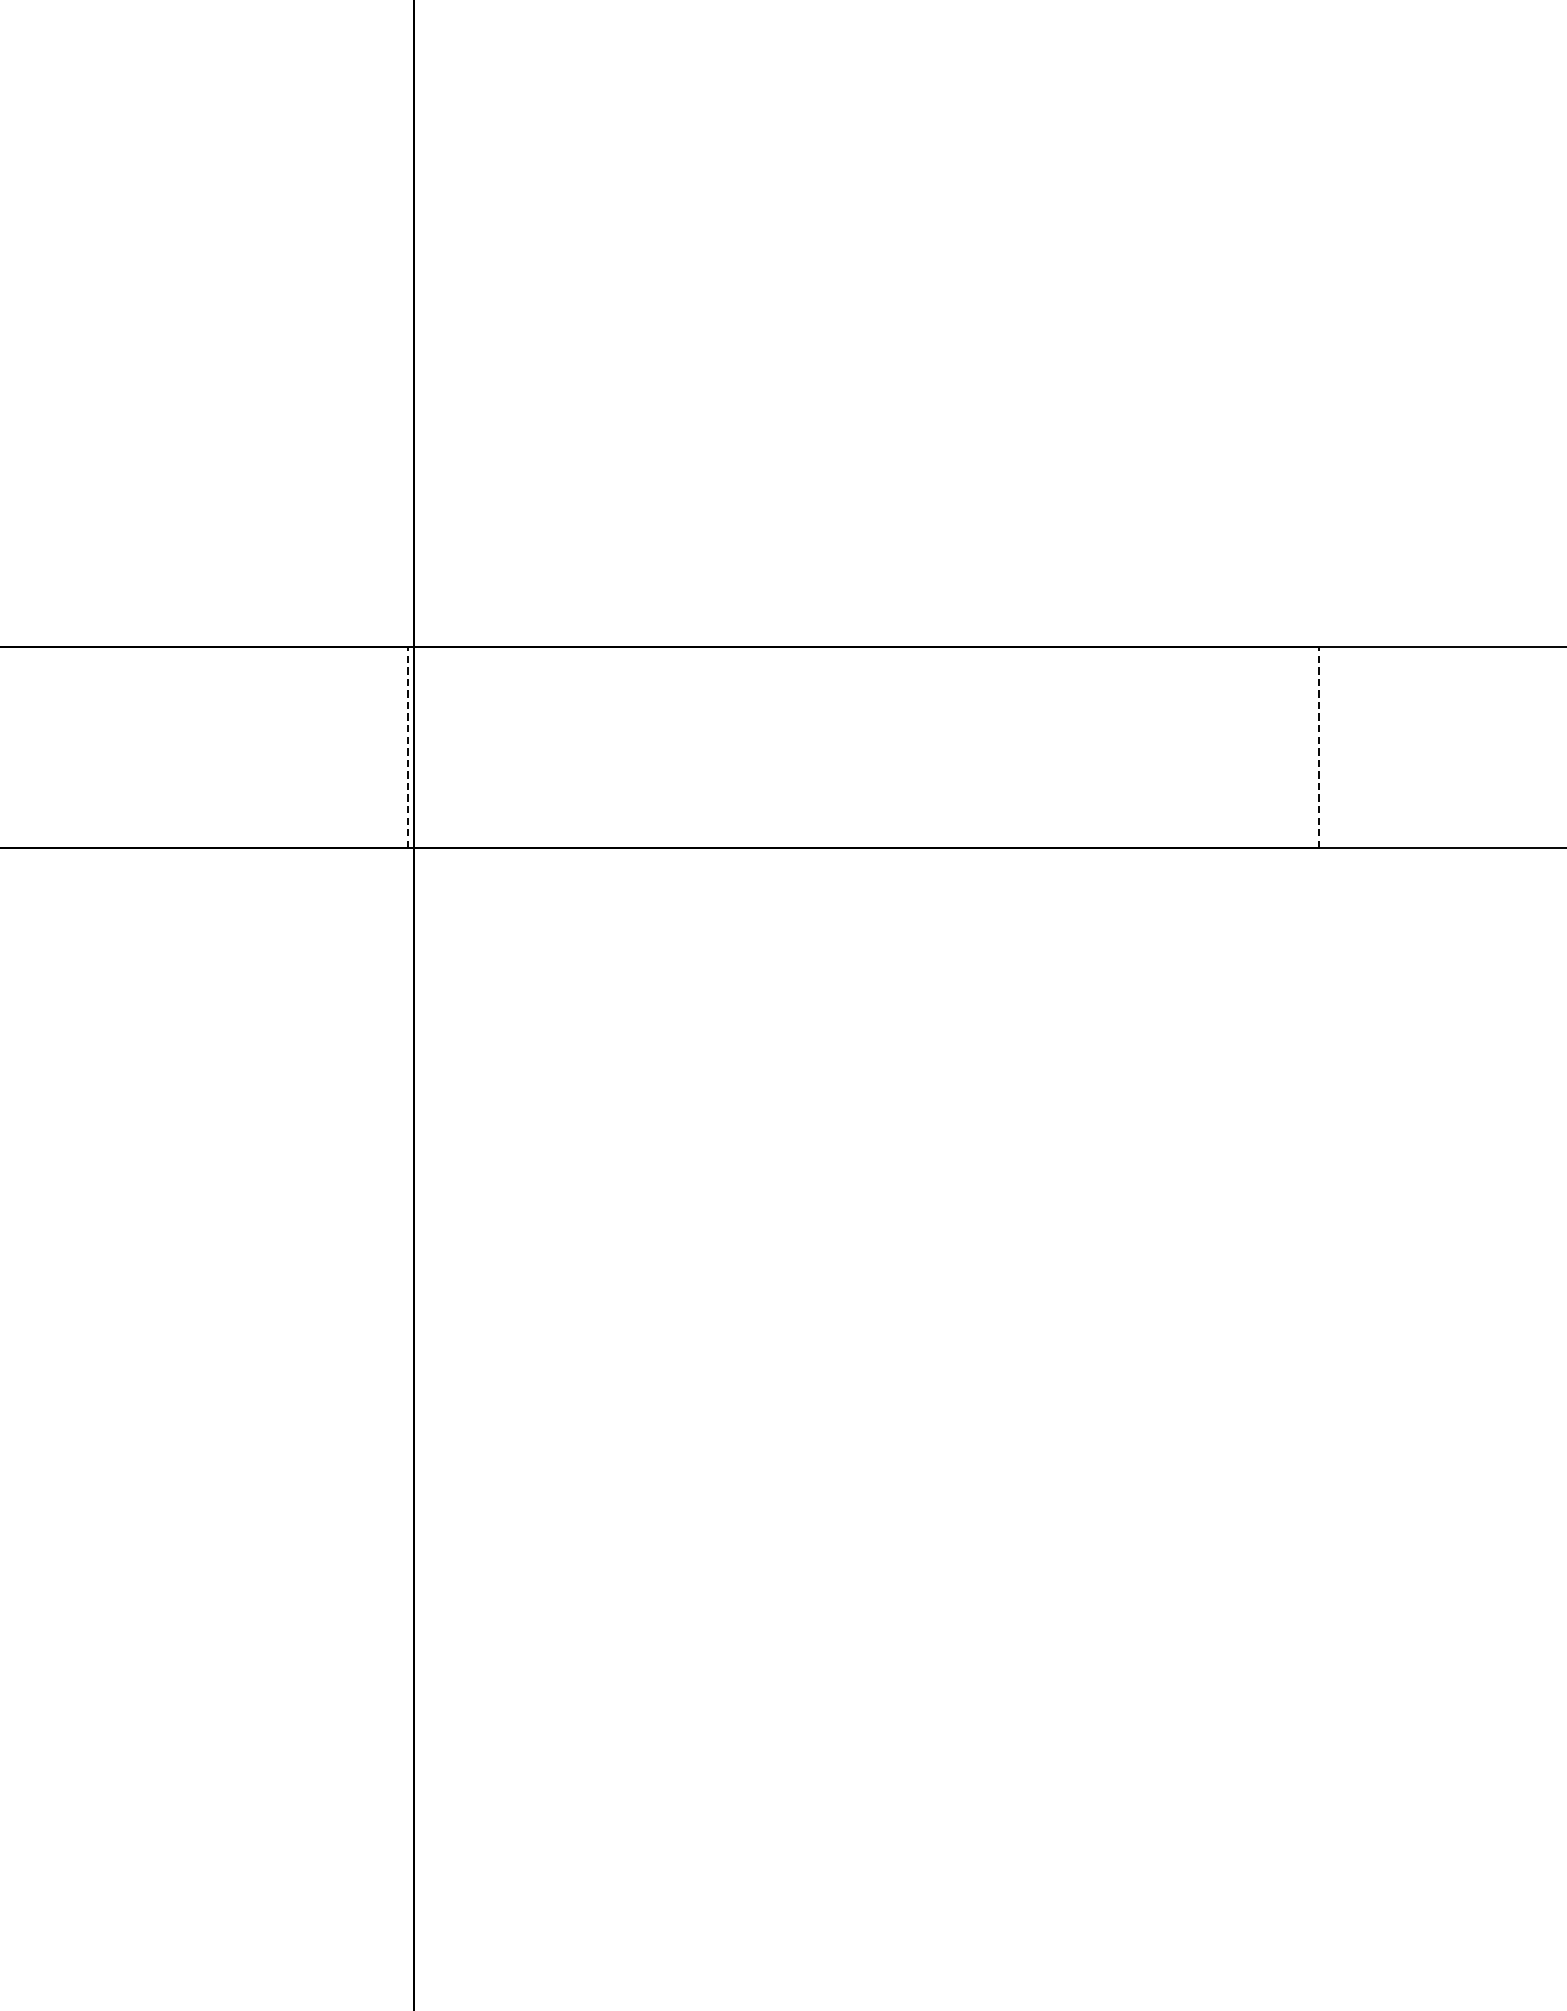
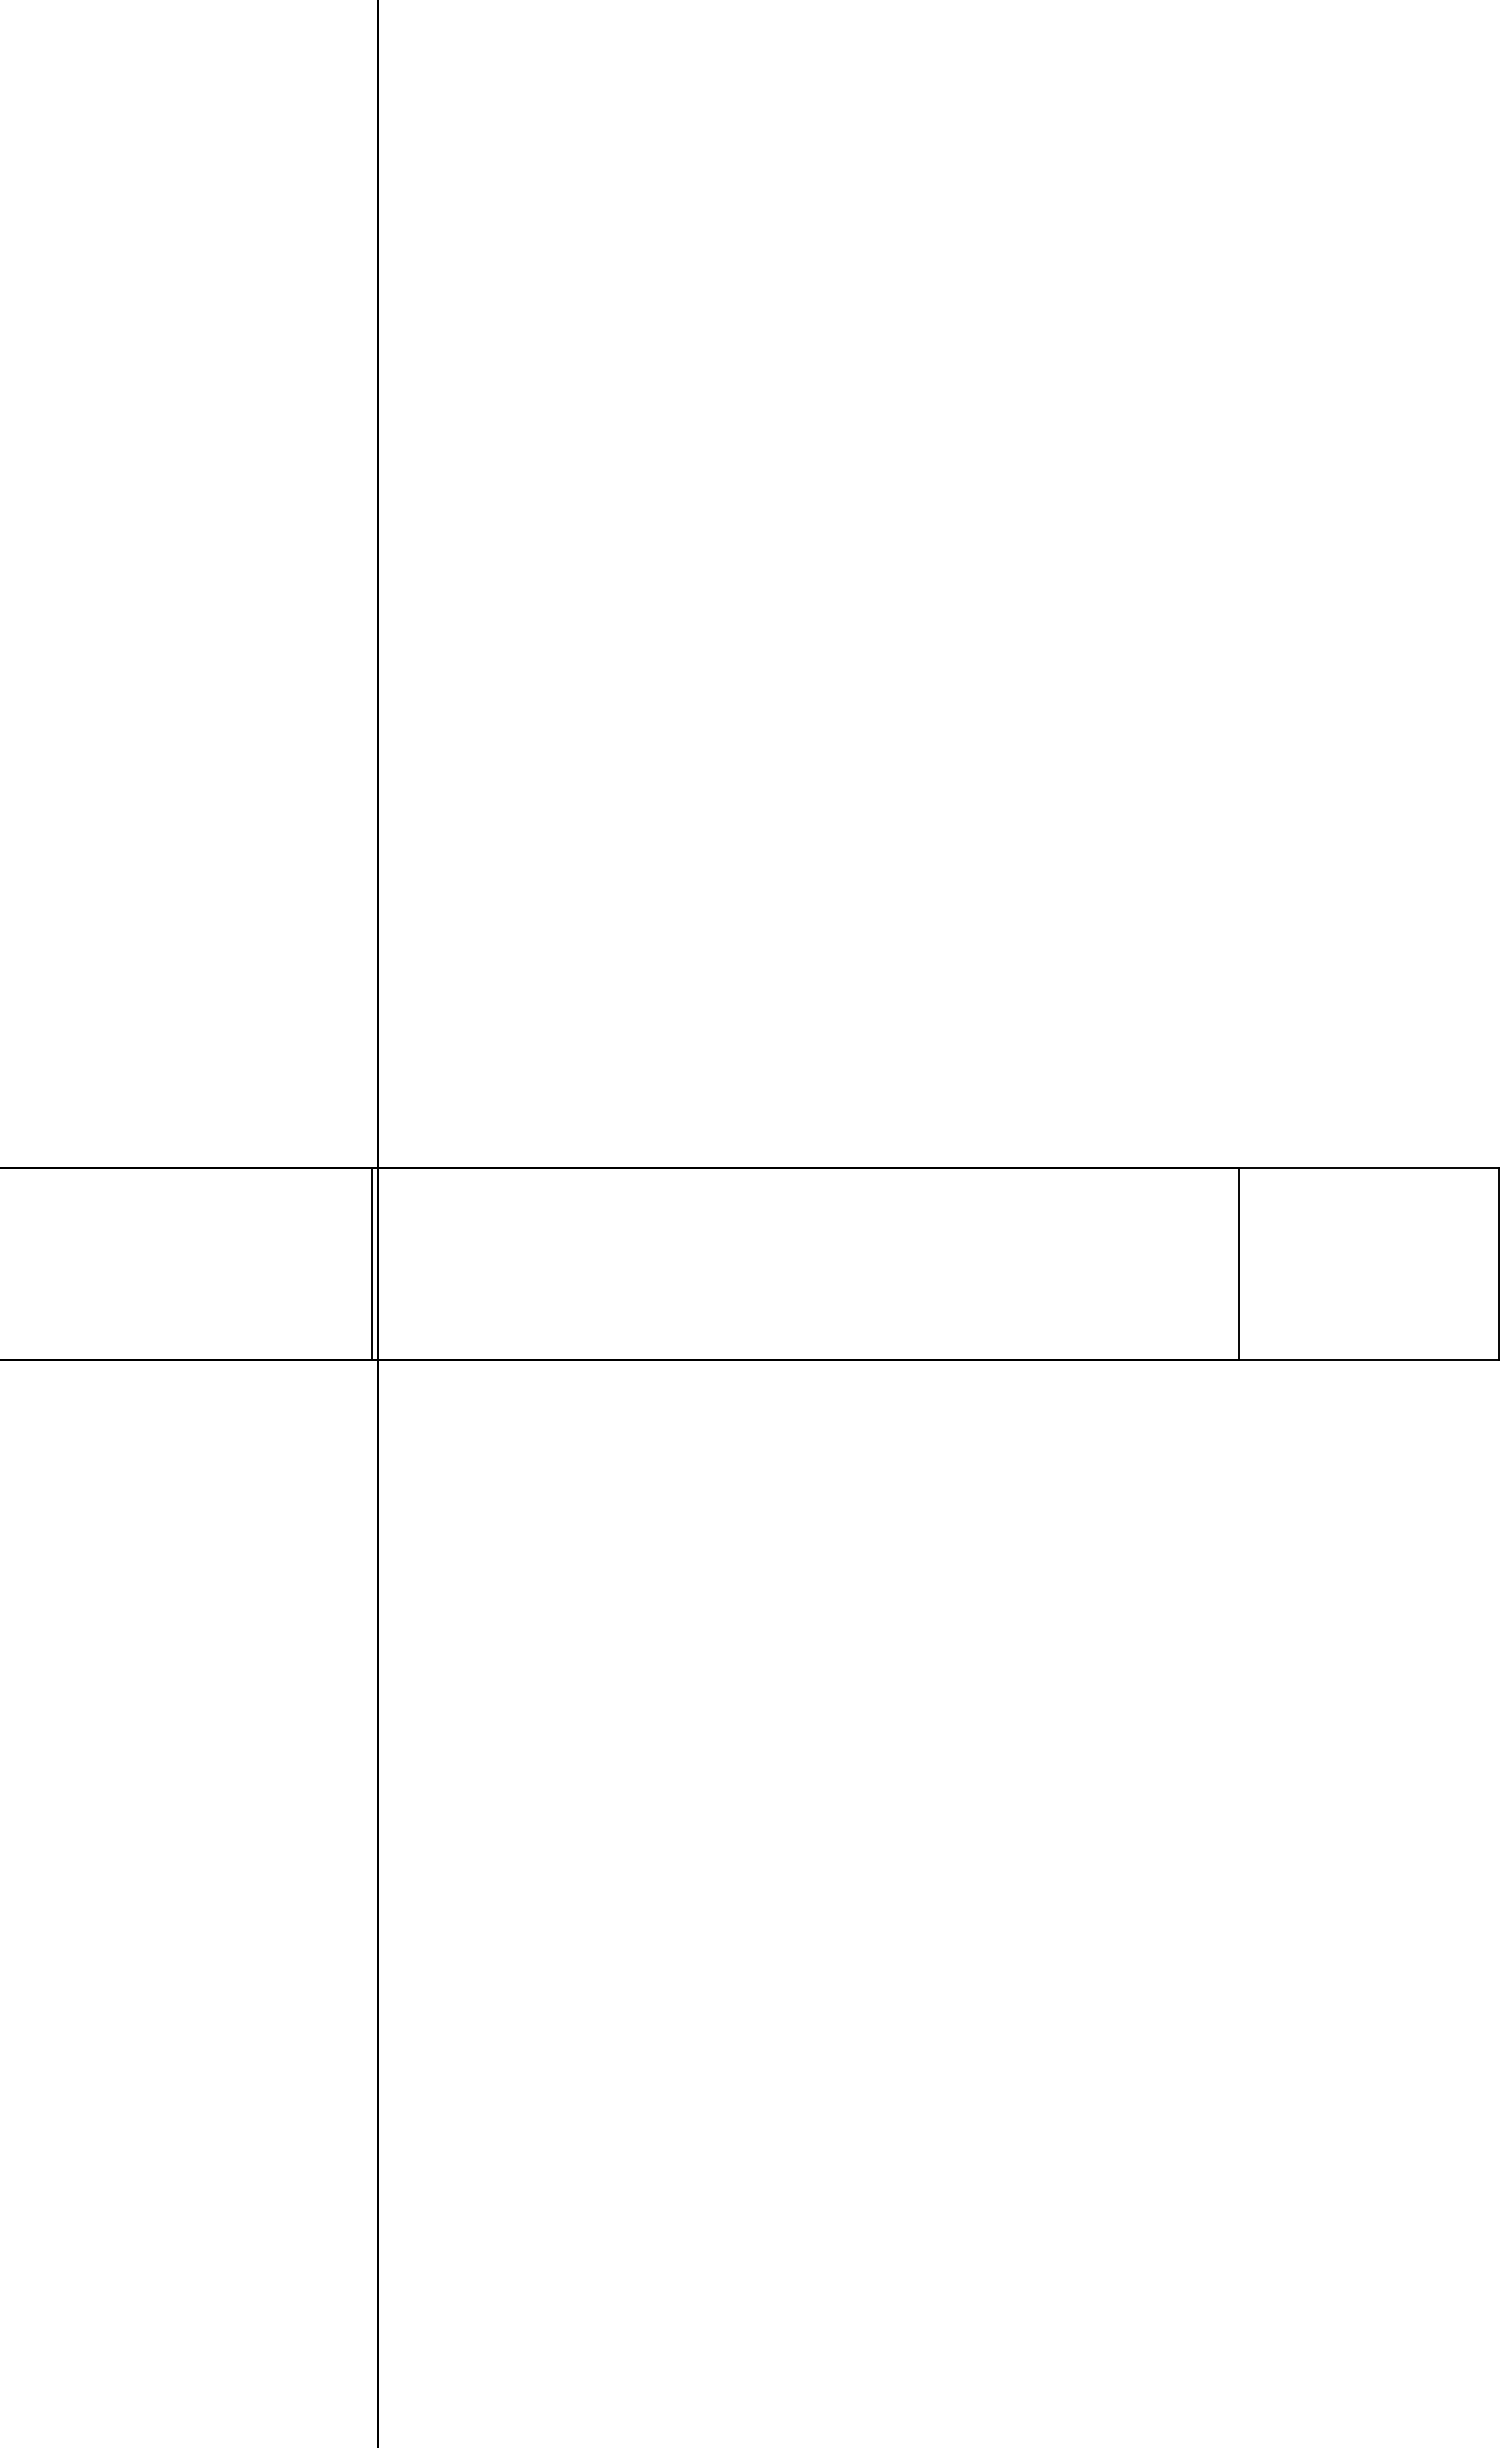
line: (407, 747) -> (371, 1264), dashed -> solid
line: (1318, 747) -> (1238, 1264), dashed -> solid

